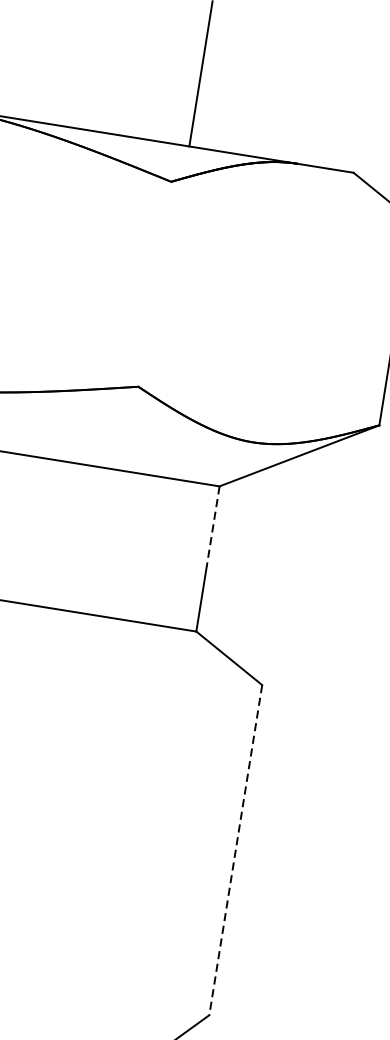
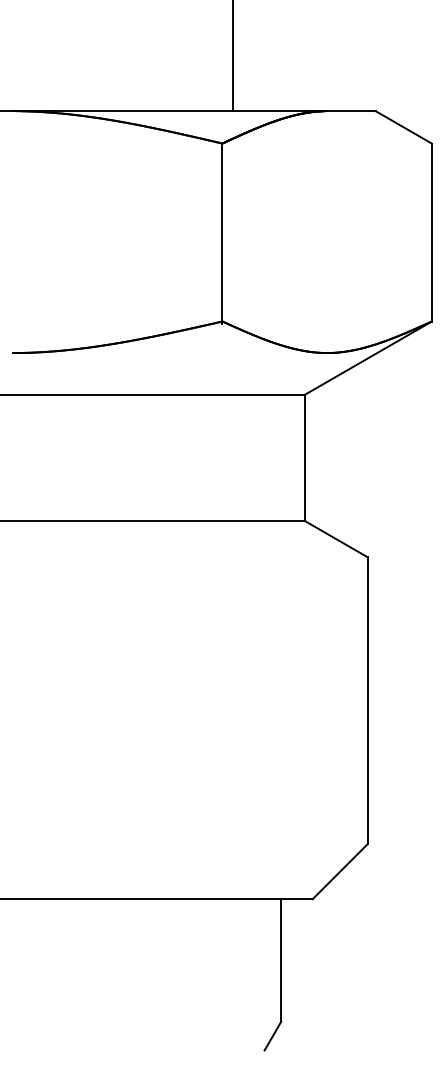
line: (154, 285) -> (222, 233), added
line: (212, 526) -> (304, 429), dashed -> solid
line: (235, 851) -> (367, 701), dashed -> solid

